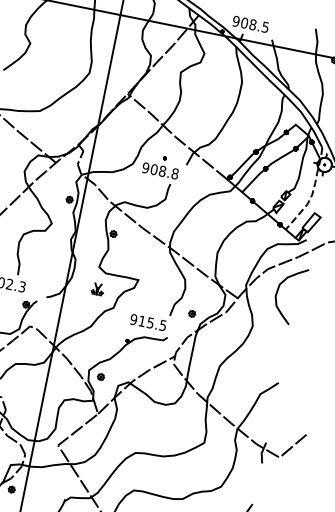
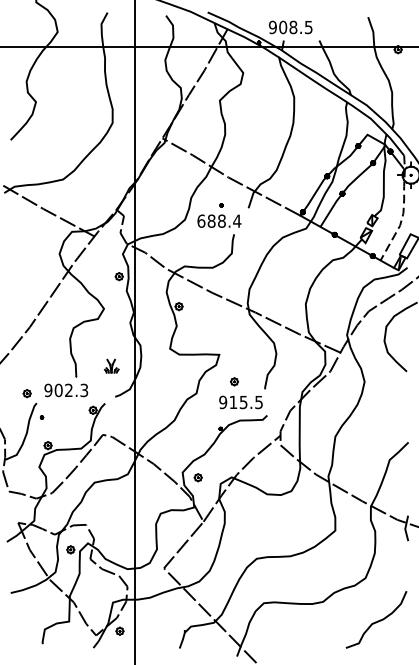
text: (160, 170) -> (219, 220), 908.8 -> 688.4
part: (97, 288) -> (111, 365), moved
part: (192, 313) -> (234, 381), moved

